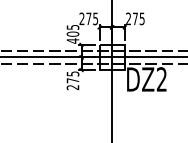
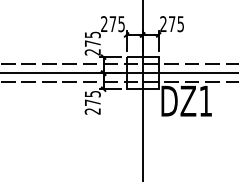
text: (72, 37) -> (92, 47), 405 -> 275
text: (161, 79) -> (205, 101), DZ2 -> DZ1

